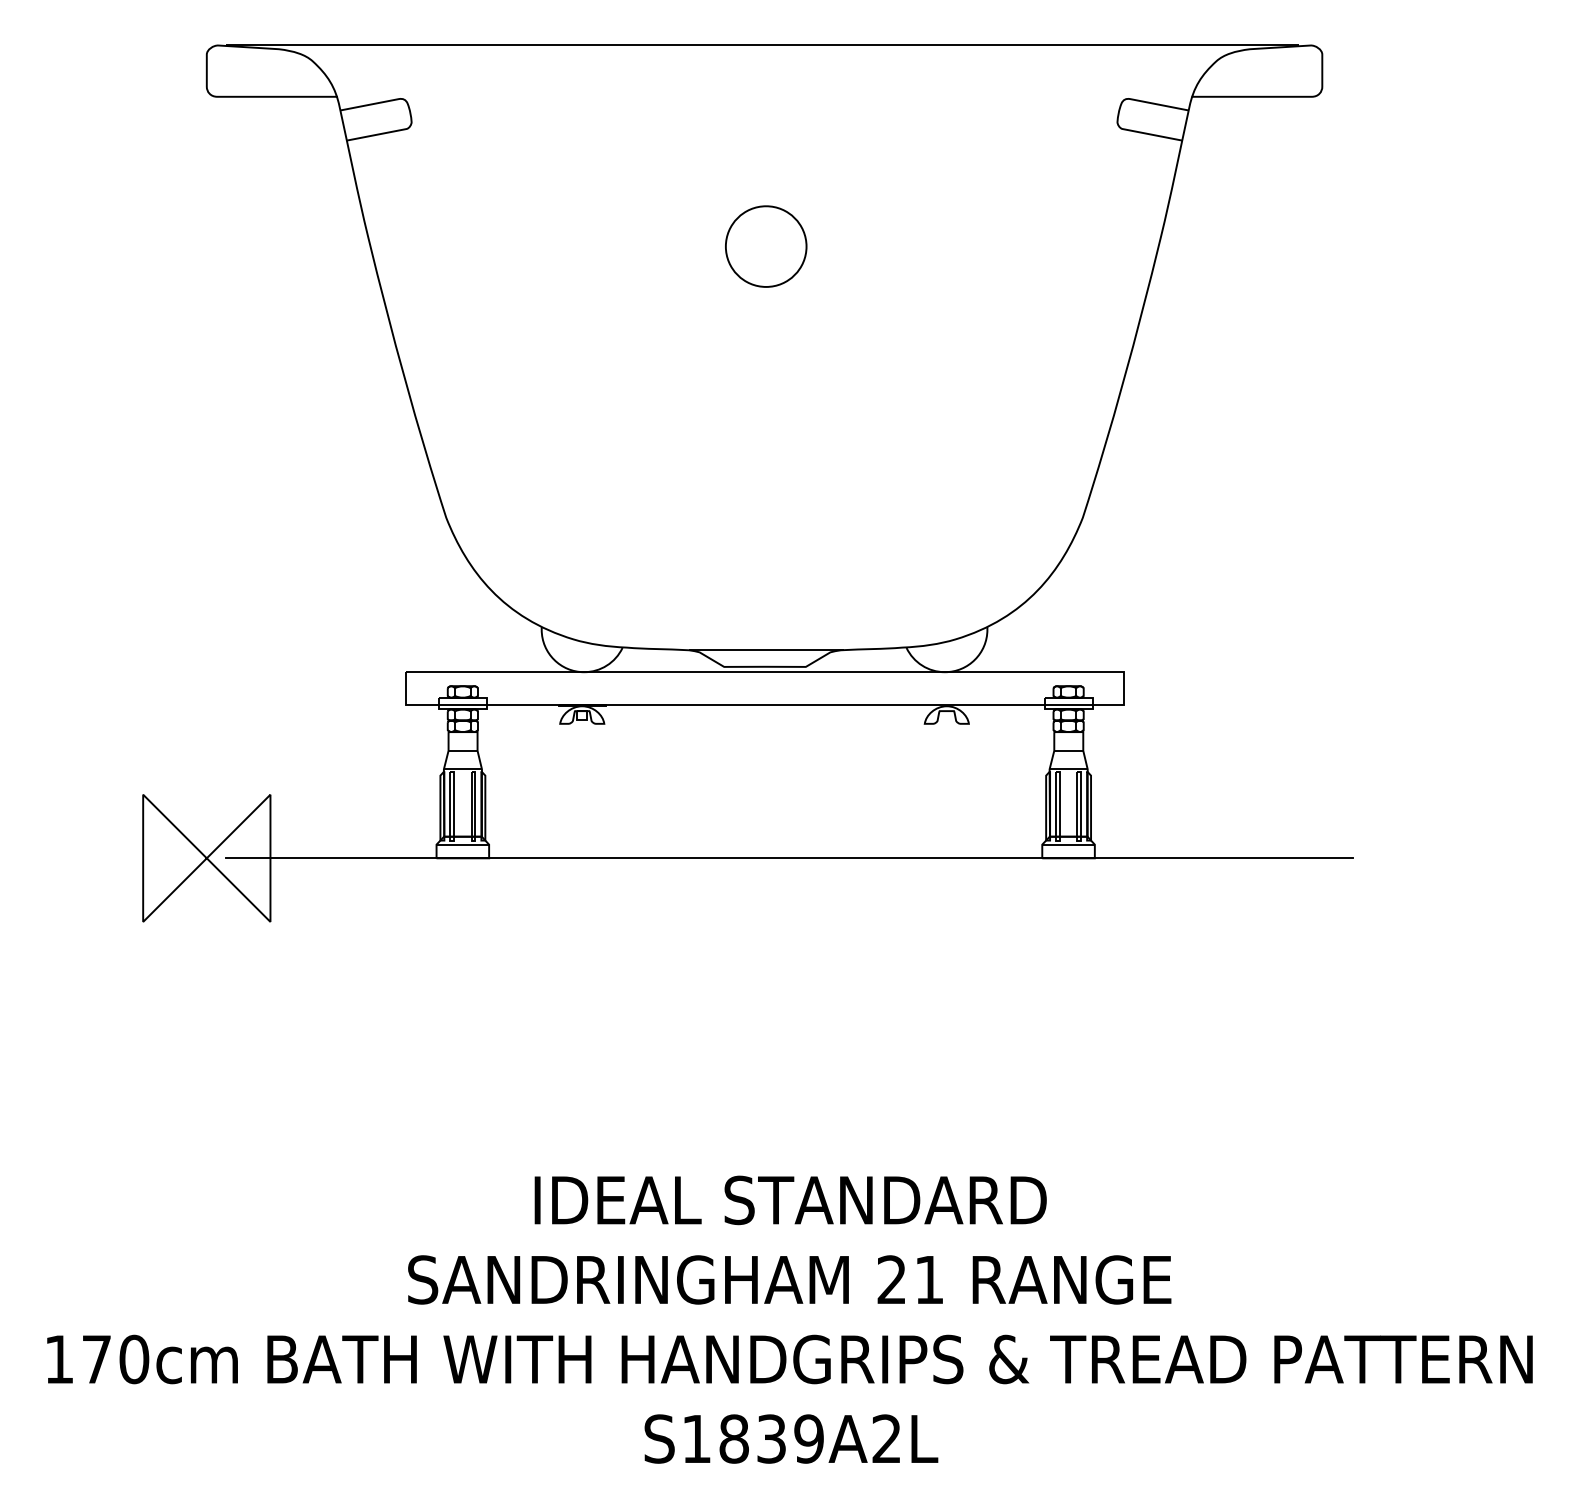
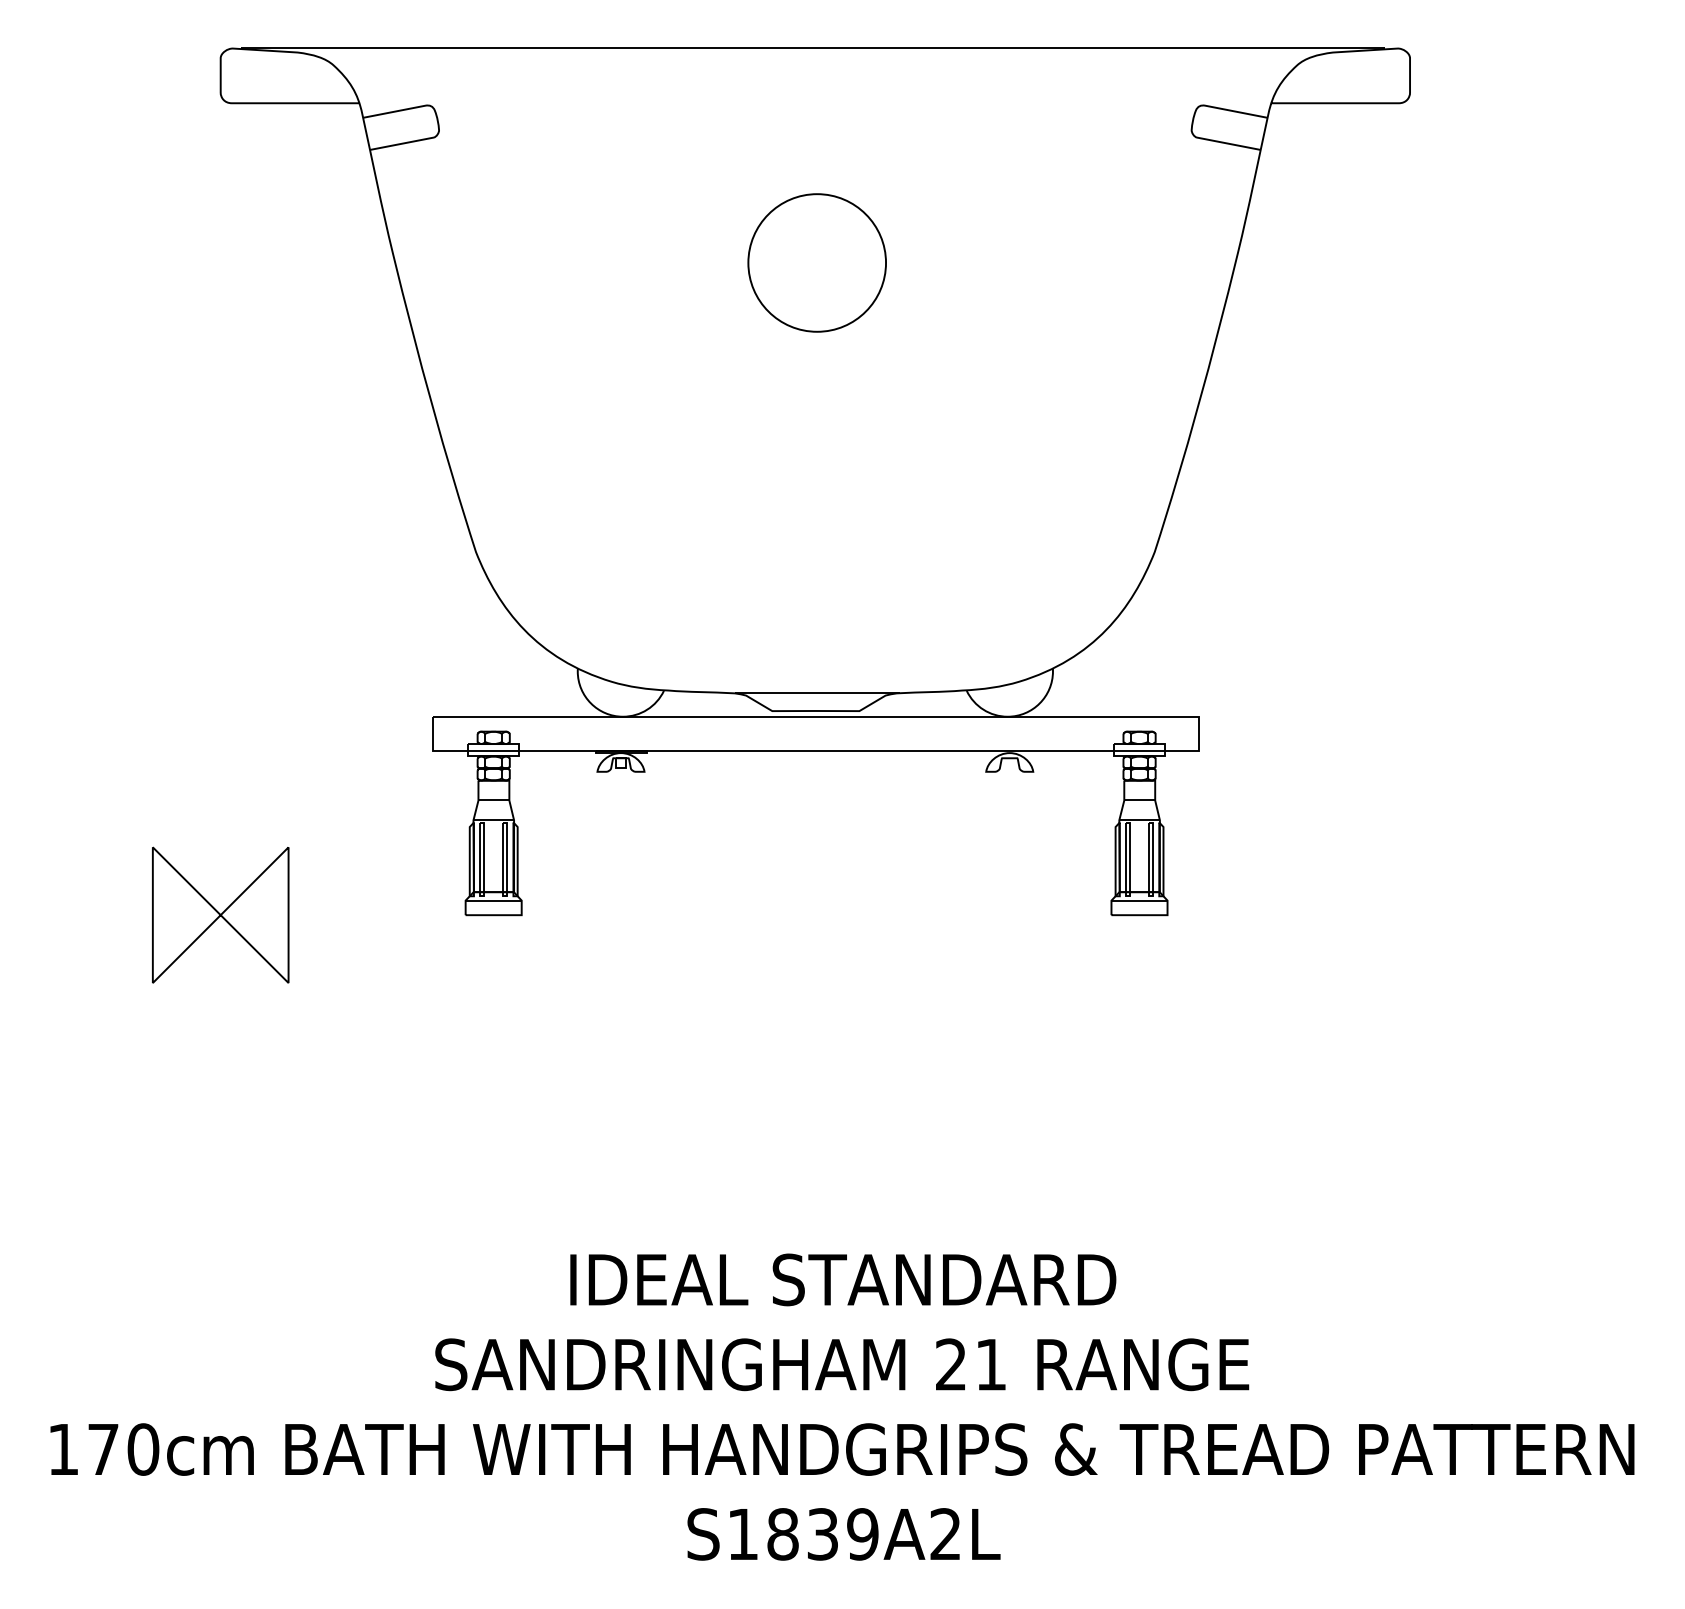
part: (765, 246) -> (816, 262), size x1.6
line: (789, 858) -> (841, 915), removed

